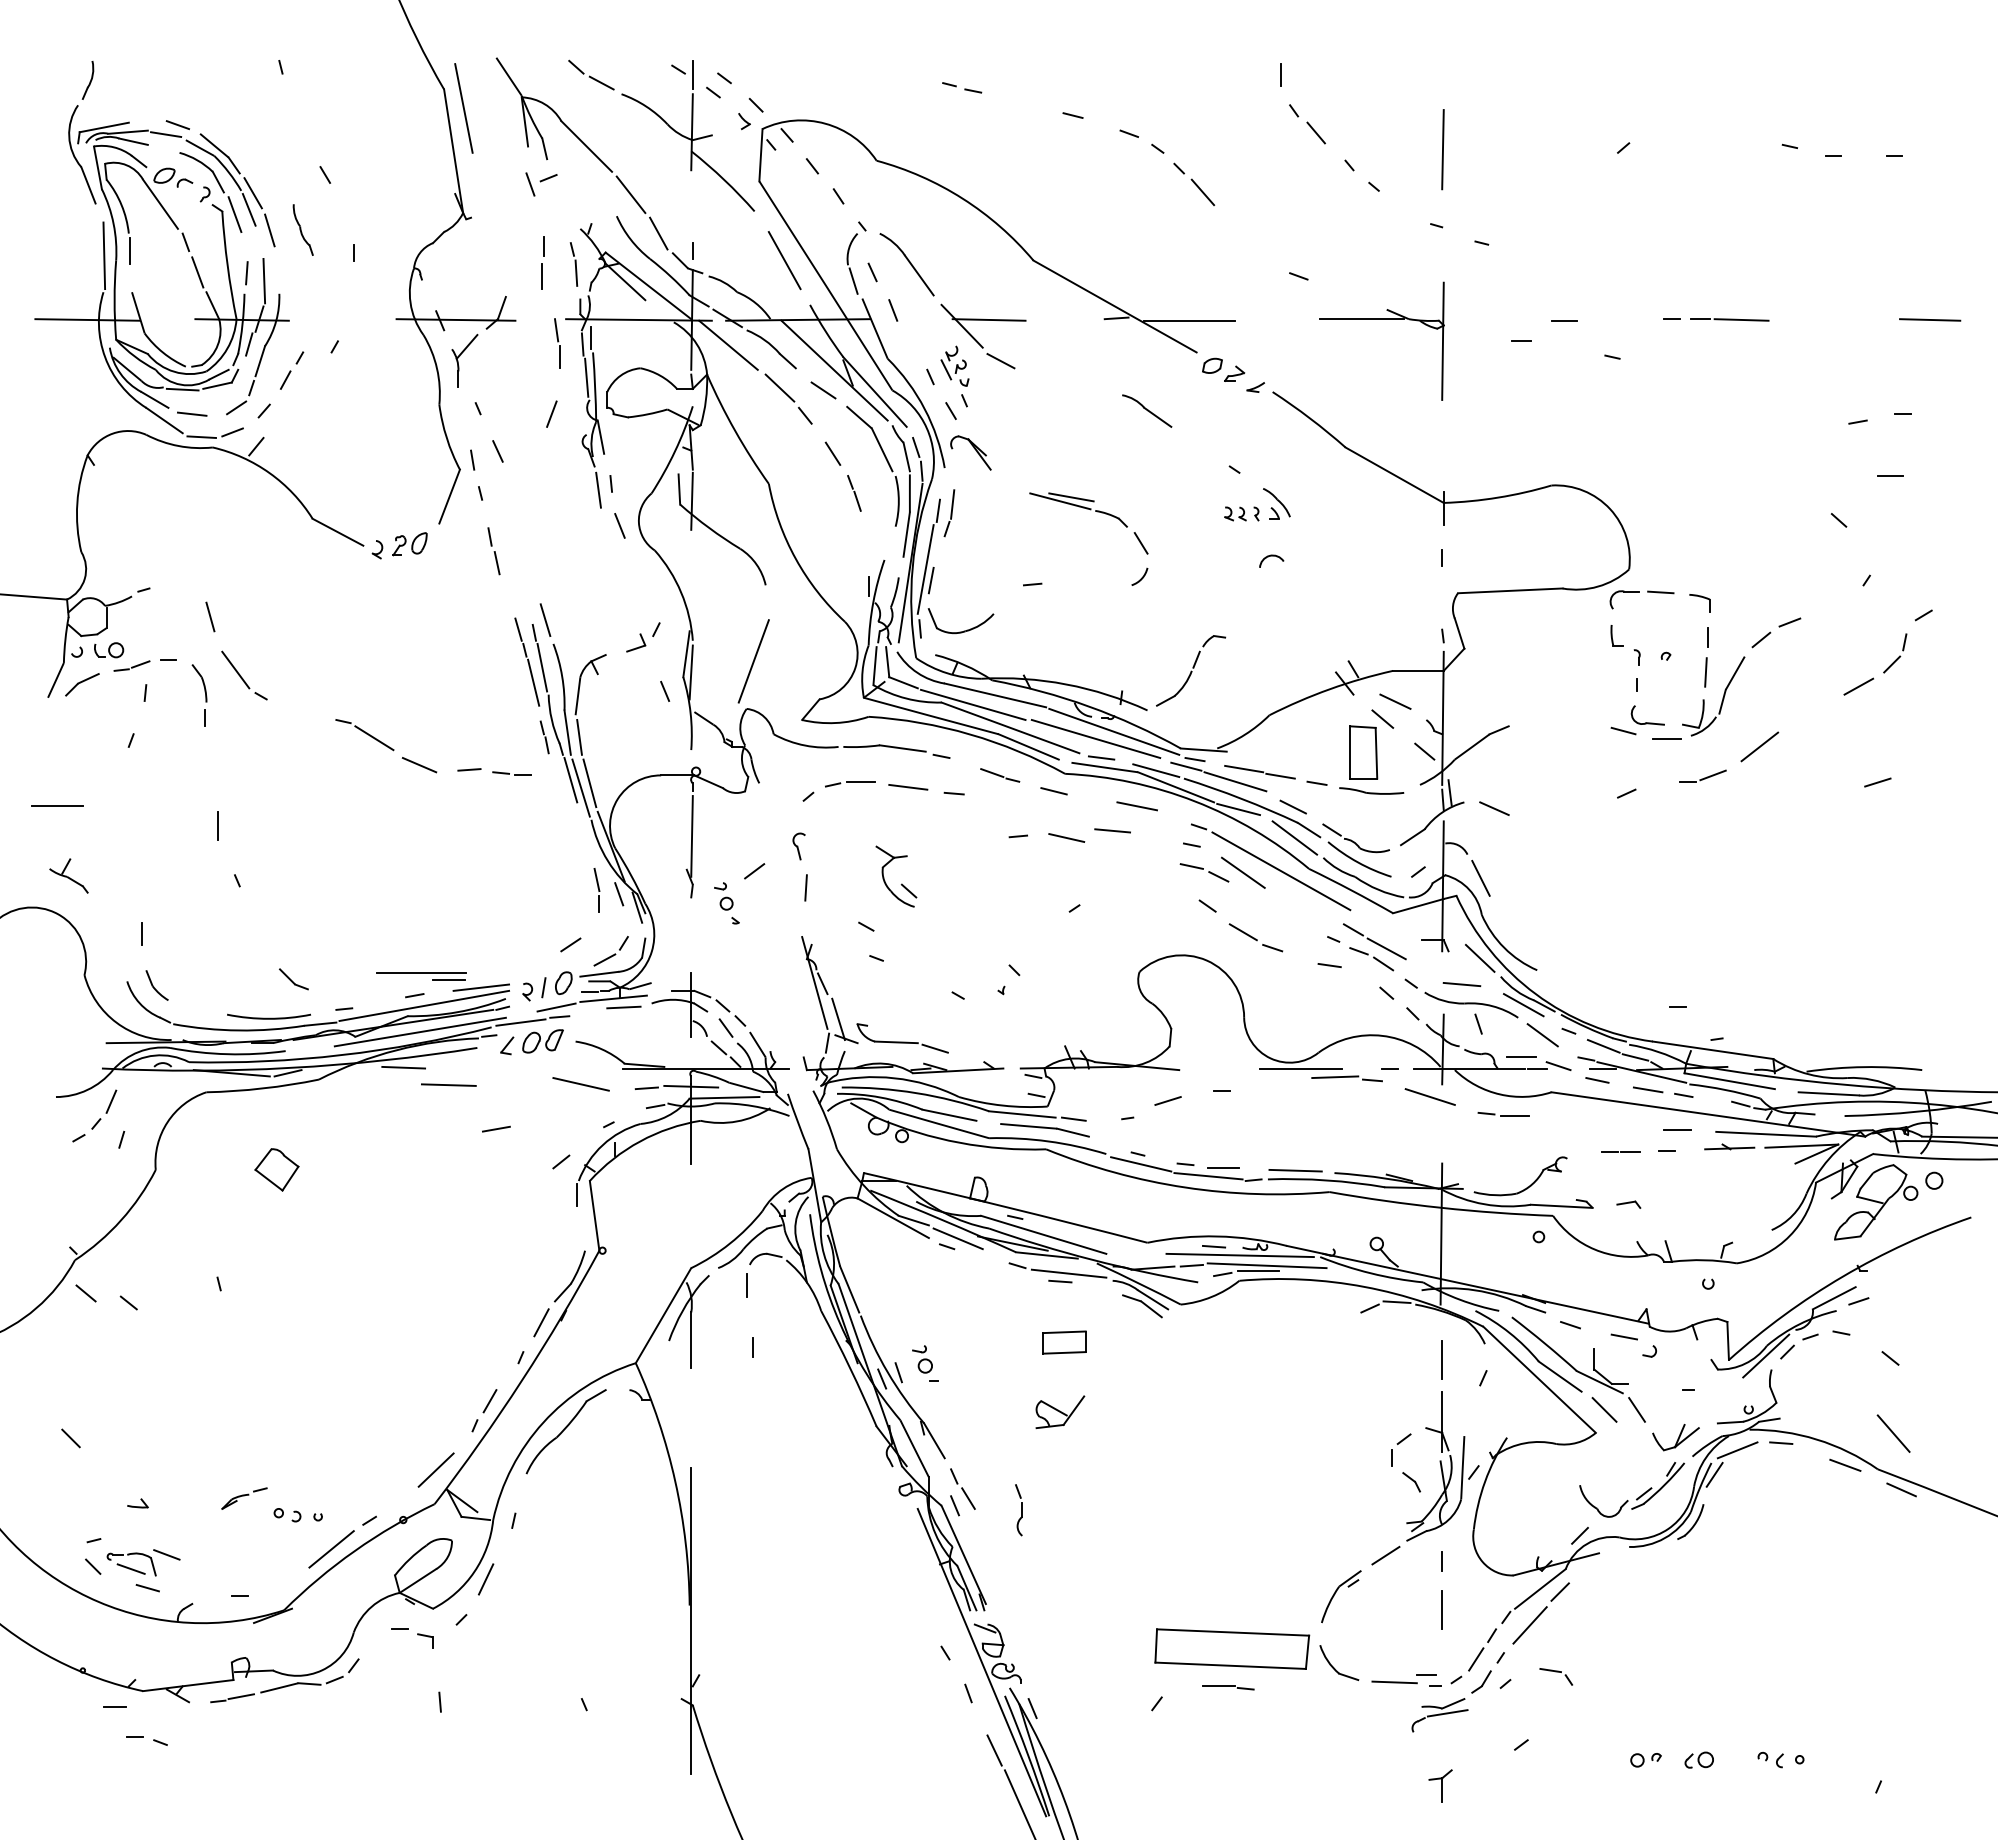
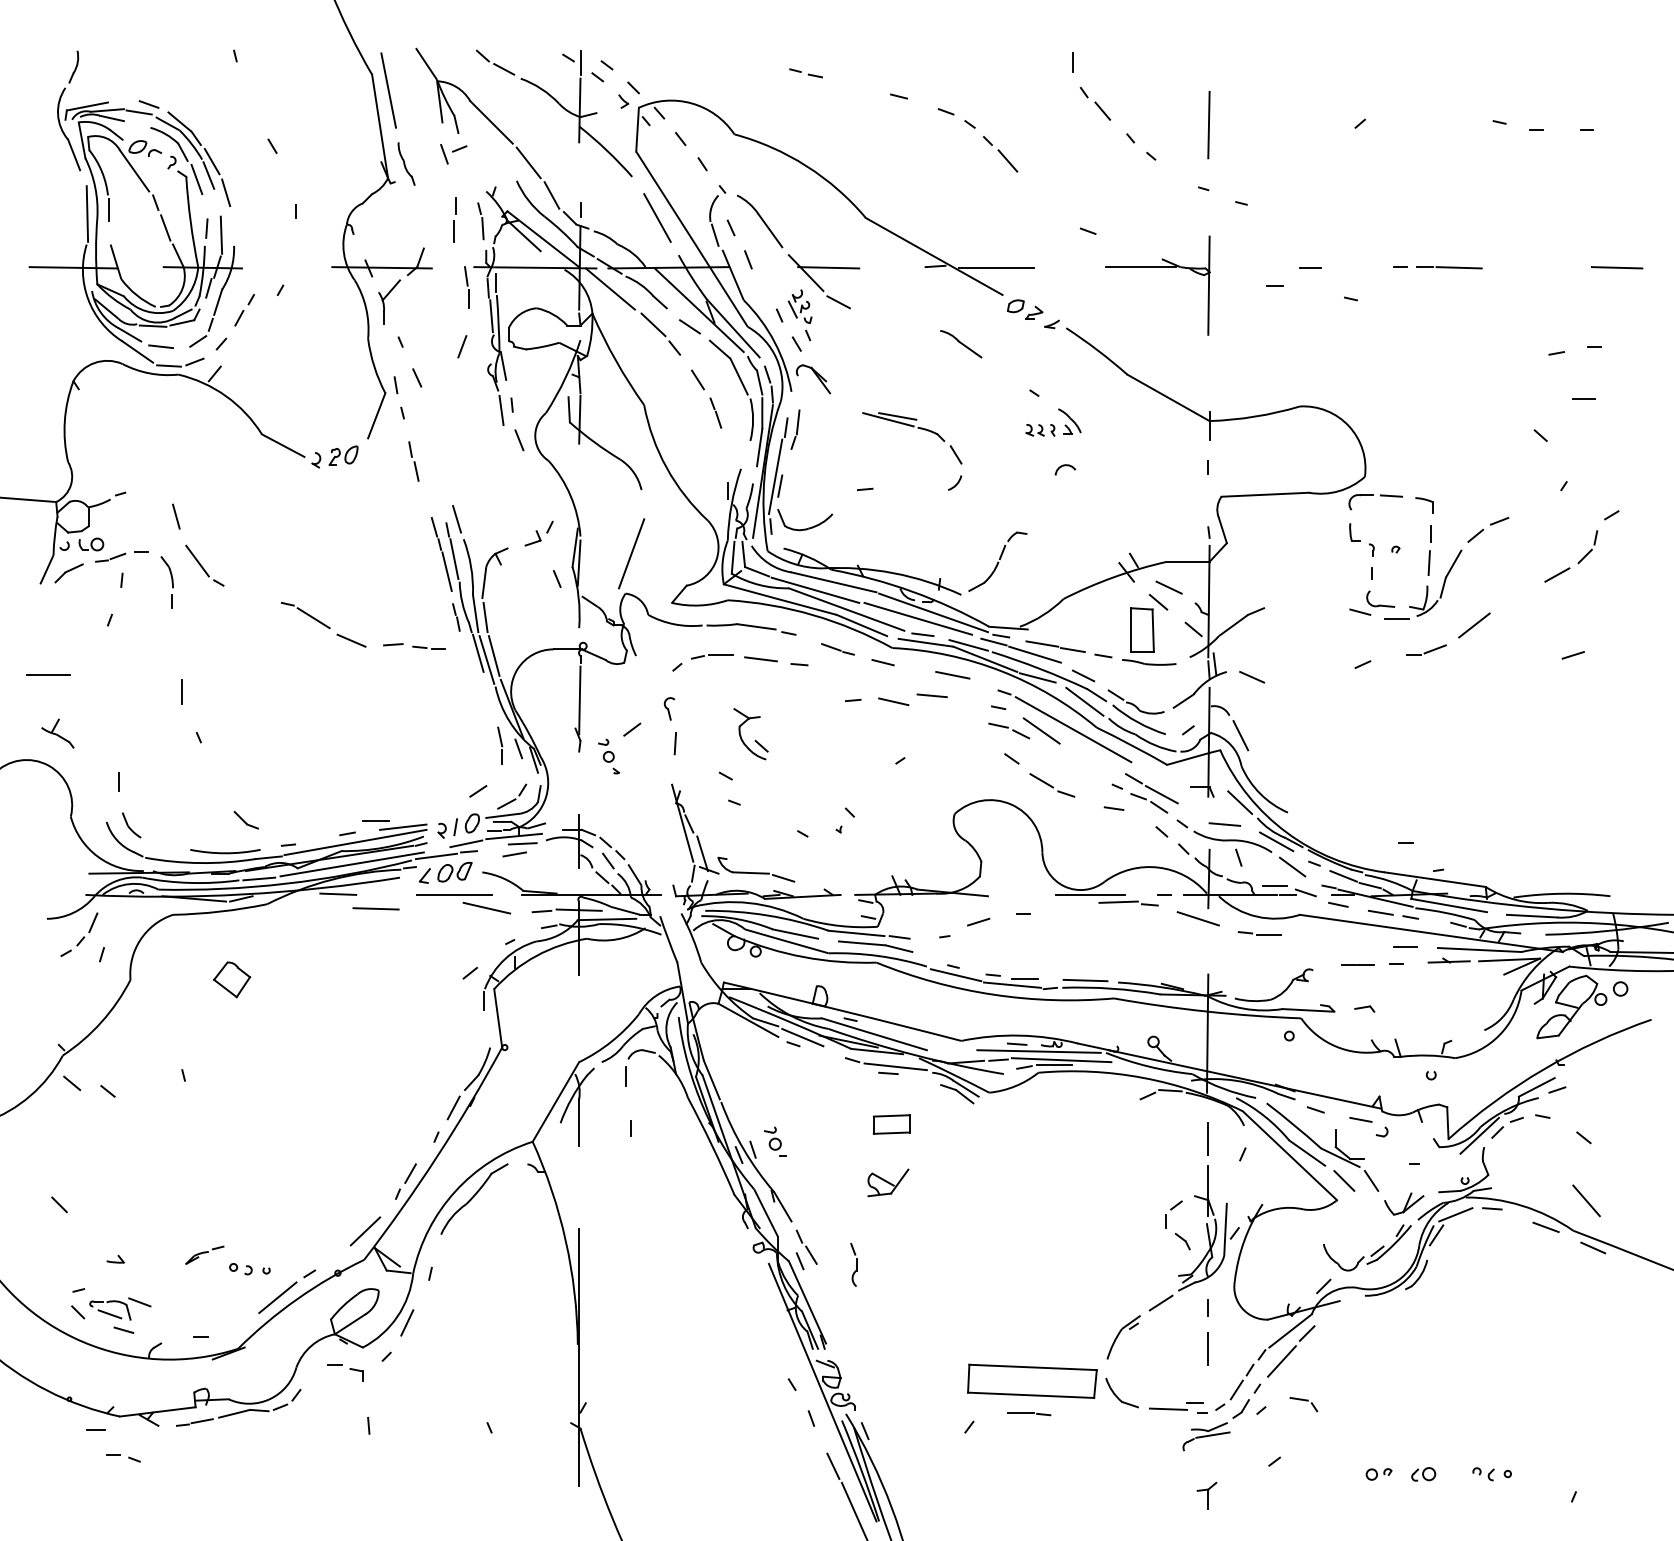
part: (302, 229) -> (405, 163), moved
line: (421, 972) -> (454, 894), moved
line: (309, 1049) -> (259, 878), added
line: (496, 1128) -> (514, 853), moved

